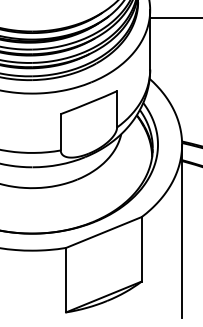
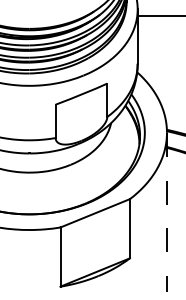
line: (181, 231) -> (166, 212), solid -> dashed

